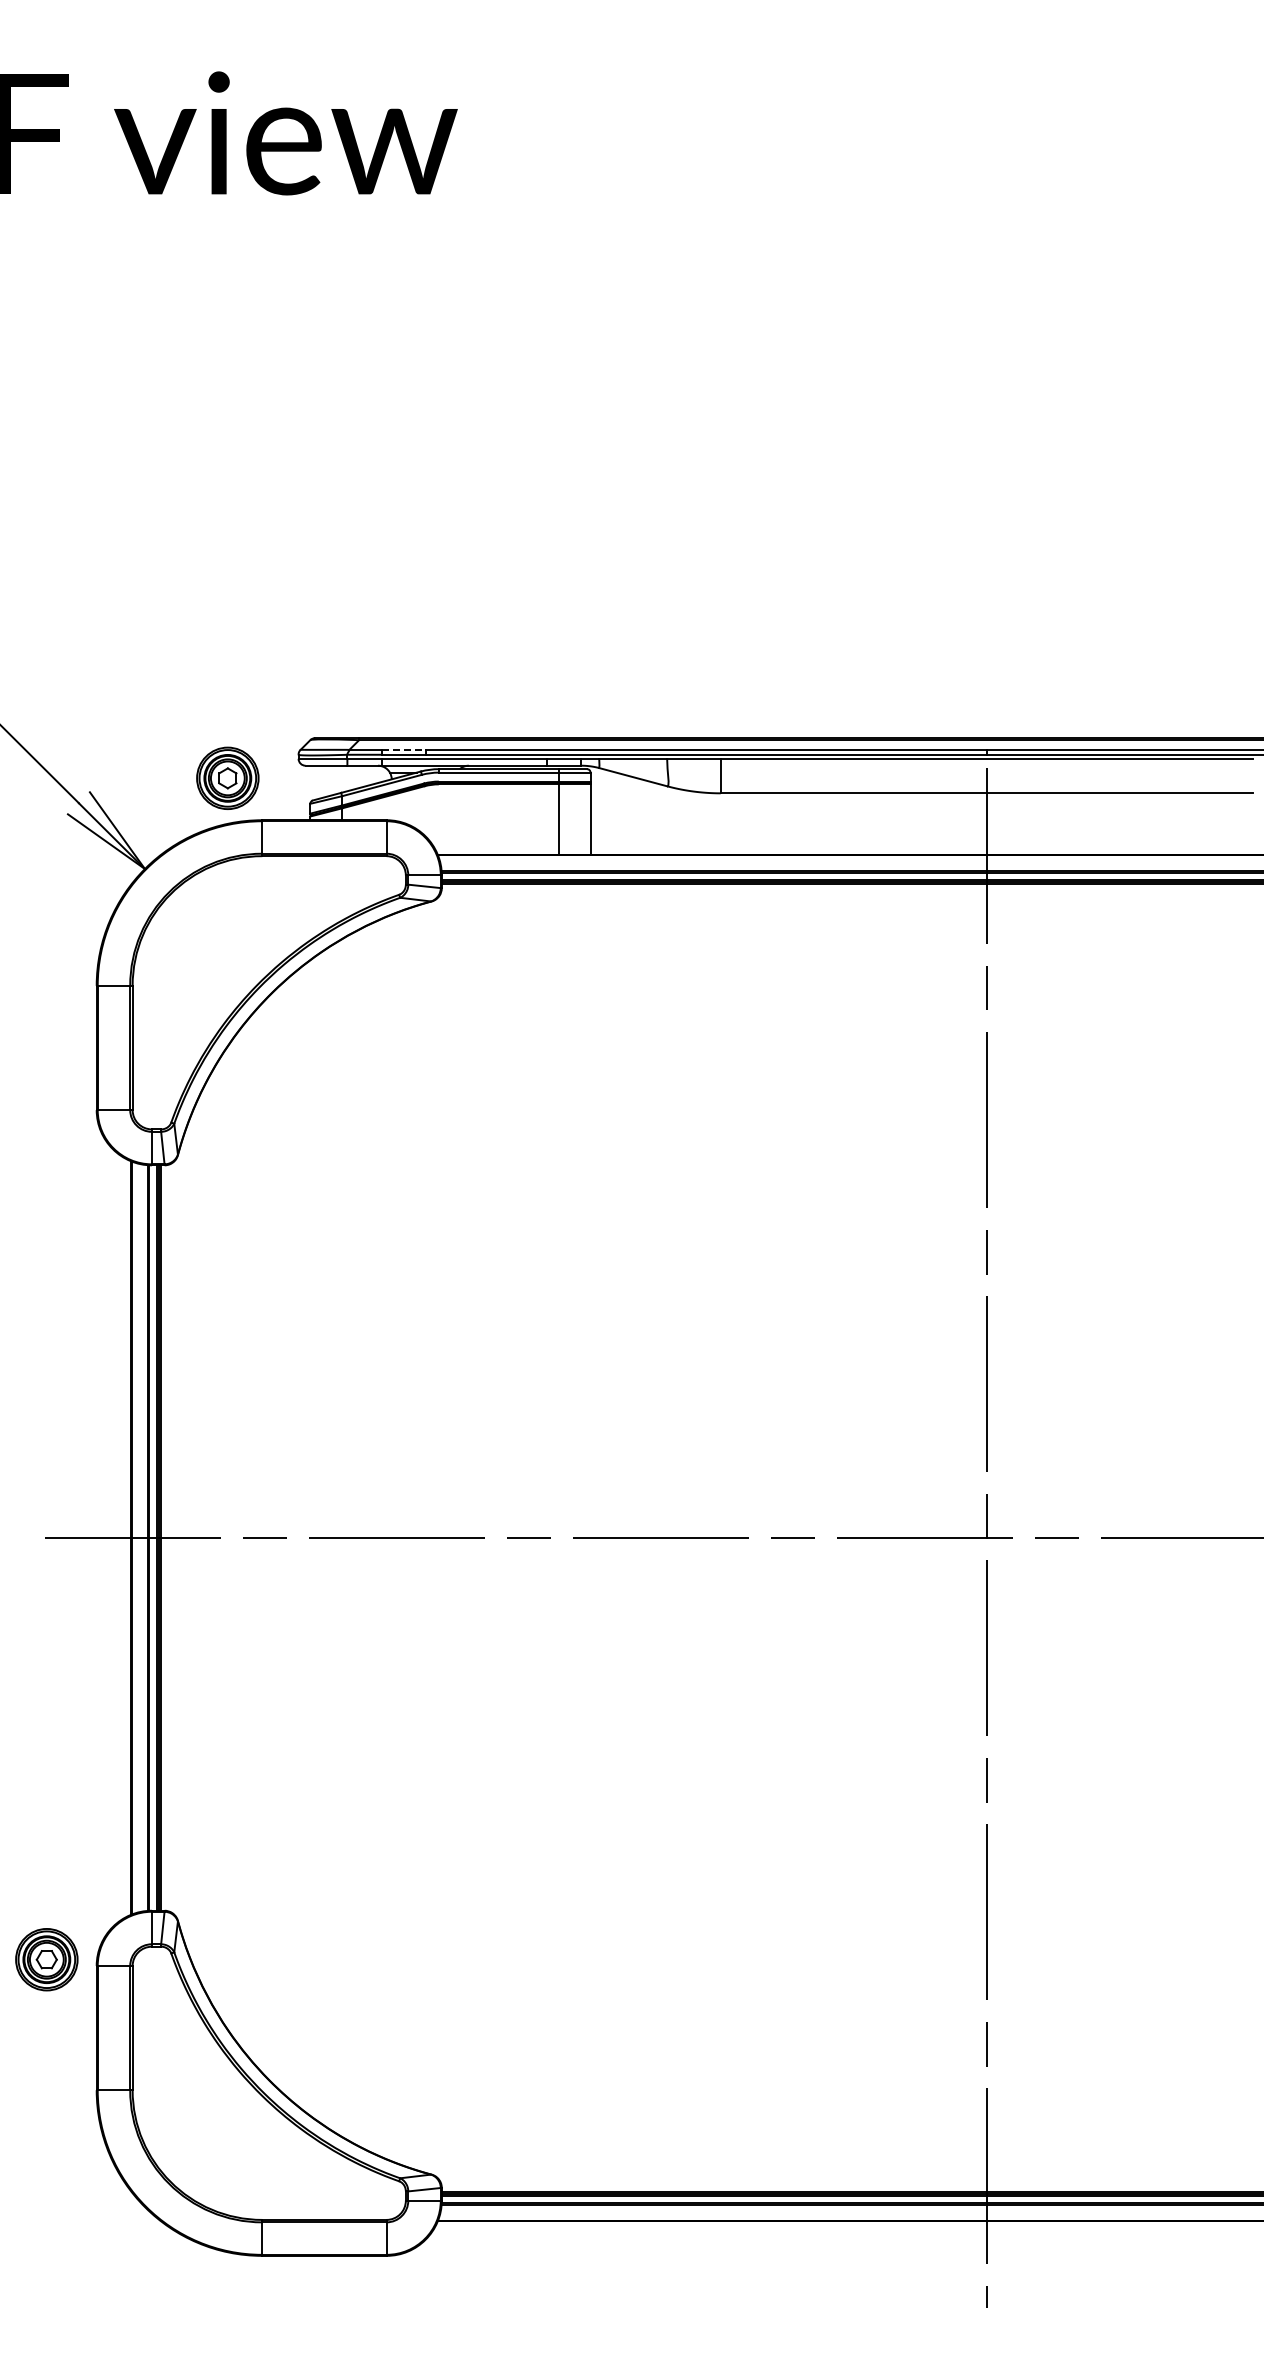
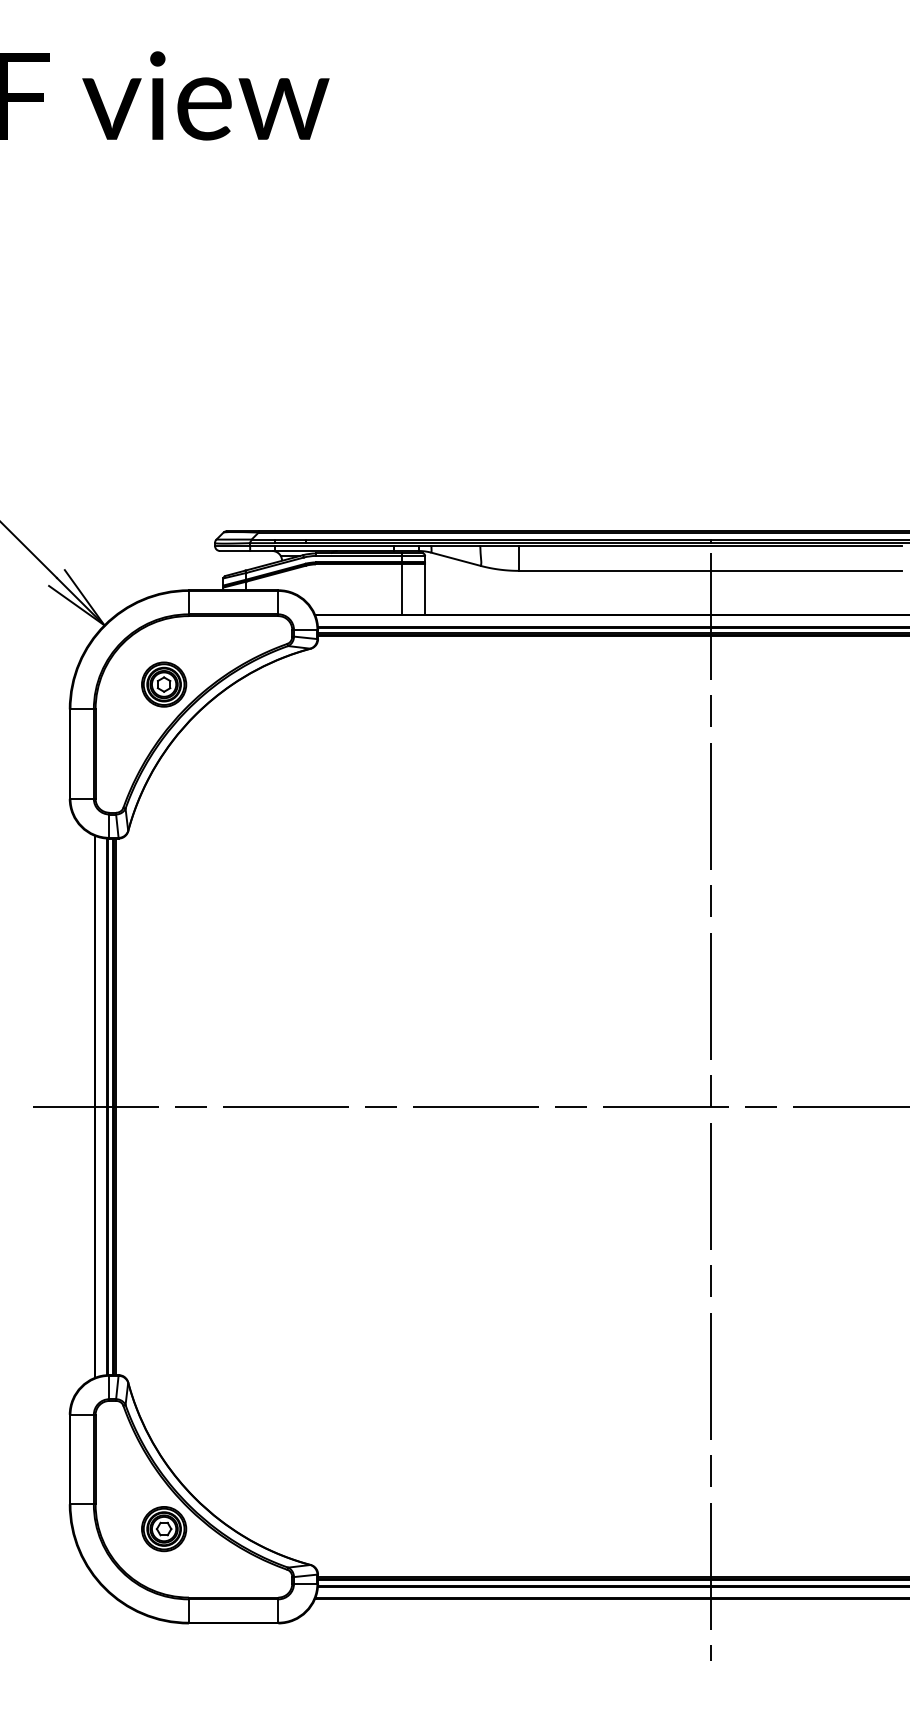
line: (403, 749) -> (290, 539), dashed -> solid
part: (227, 777) -> (163, 683), moved
part: (46, 1959) -> (163, 1528), moved

